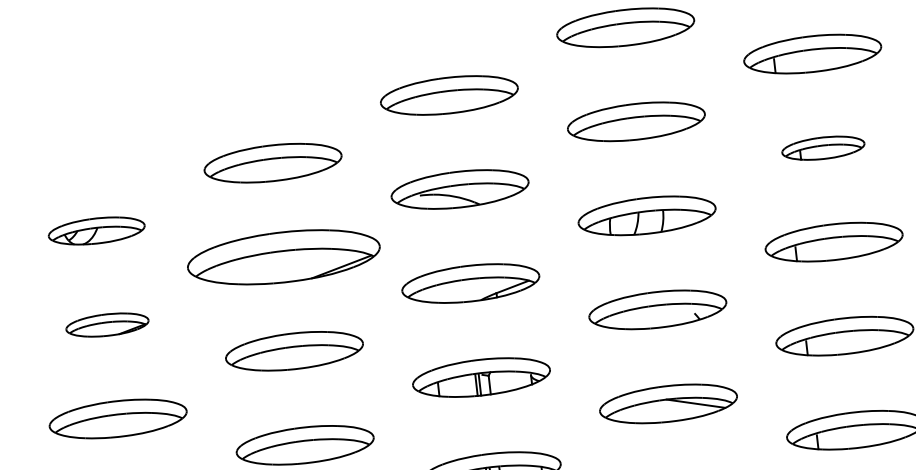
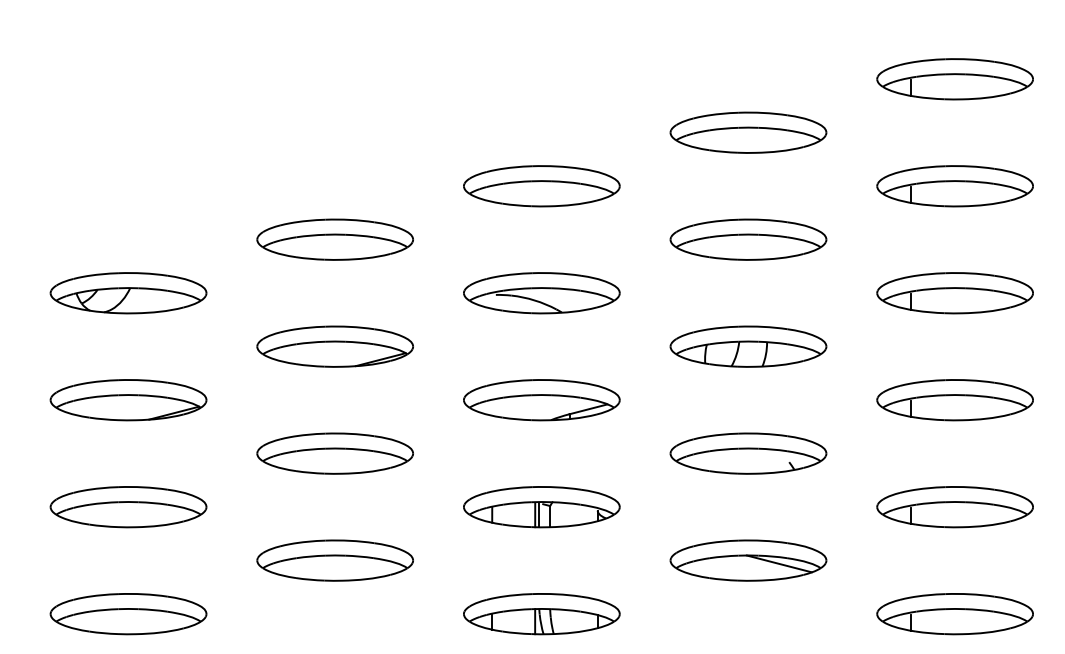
part: (822, 148) -> (954, 293), size x1.67
part: (96, 231) -> (128, 293), size x1.43
part: (283, 257) -> (334, 346), size x0.71
part: (107, 325) -> (128, 400), size x1.67

